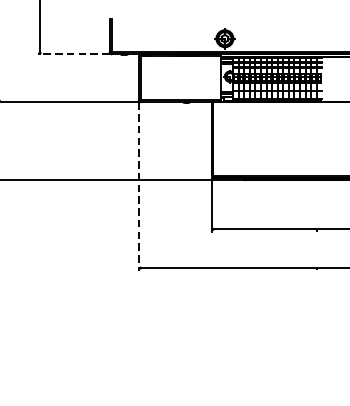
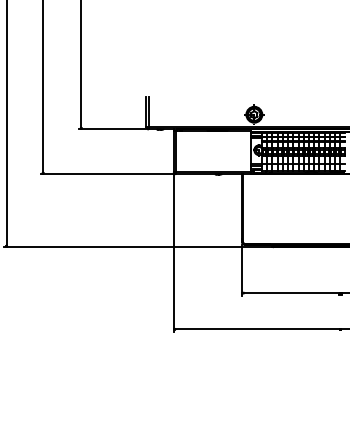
line: (73, 54) -> (112, 129), dashed -> solid
line: (138, 186) -> (173, 253), dashed -> solid

